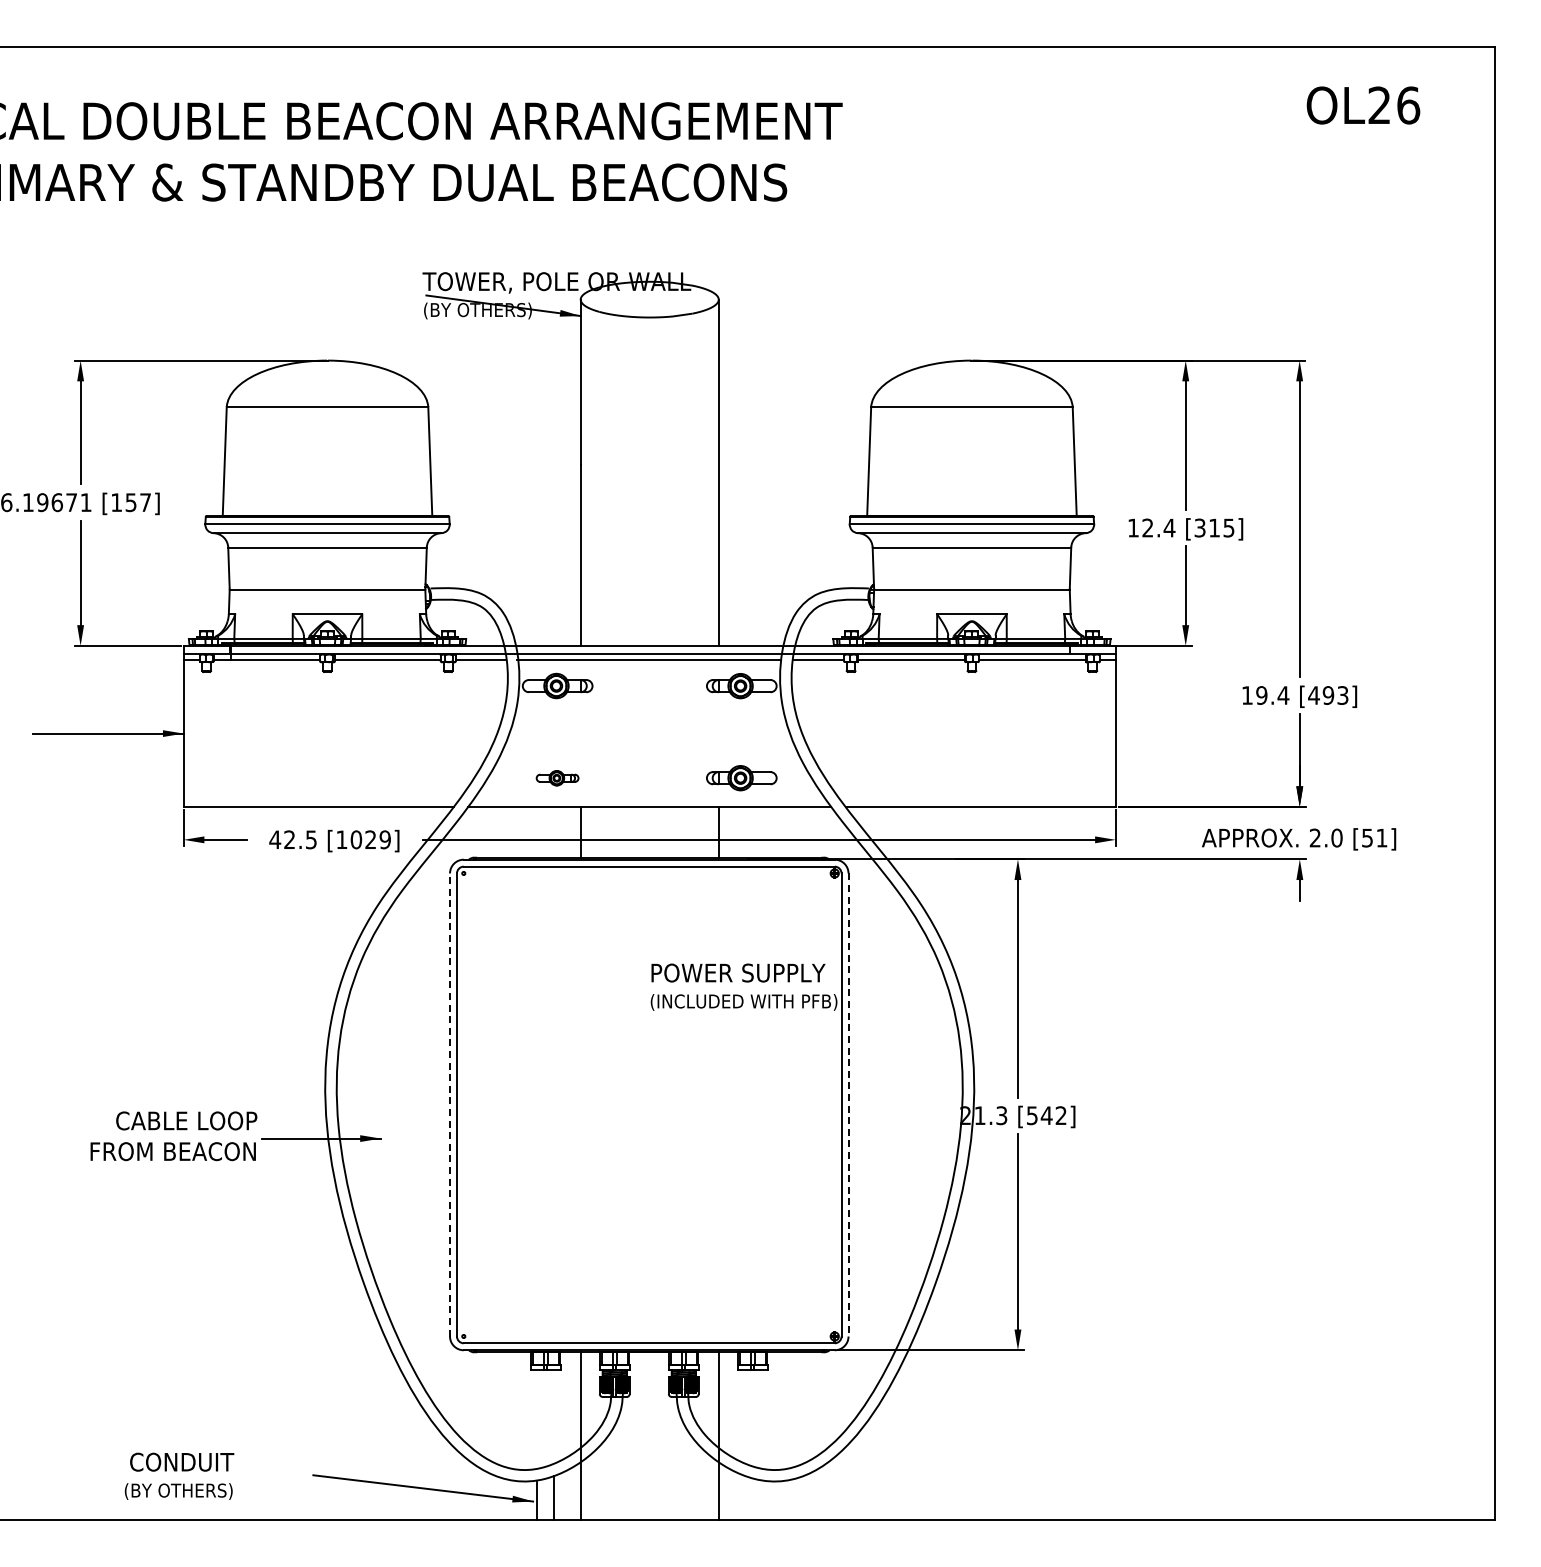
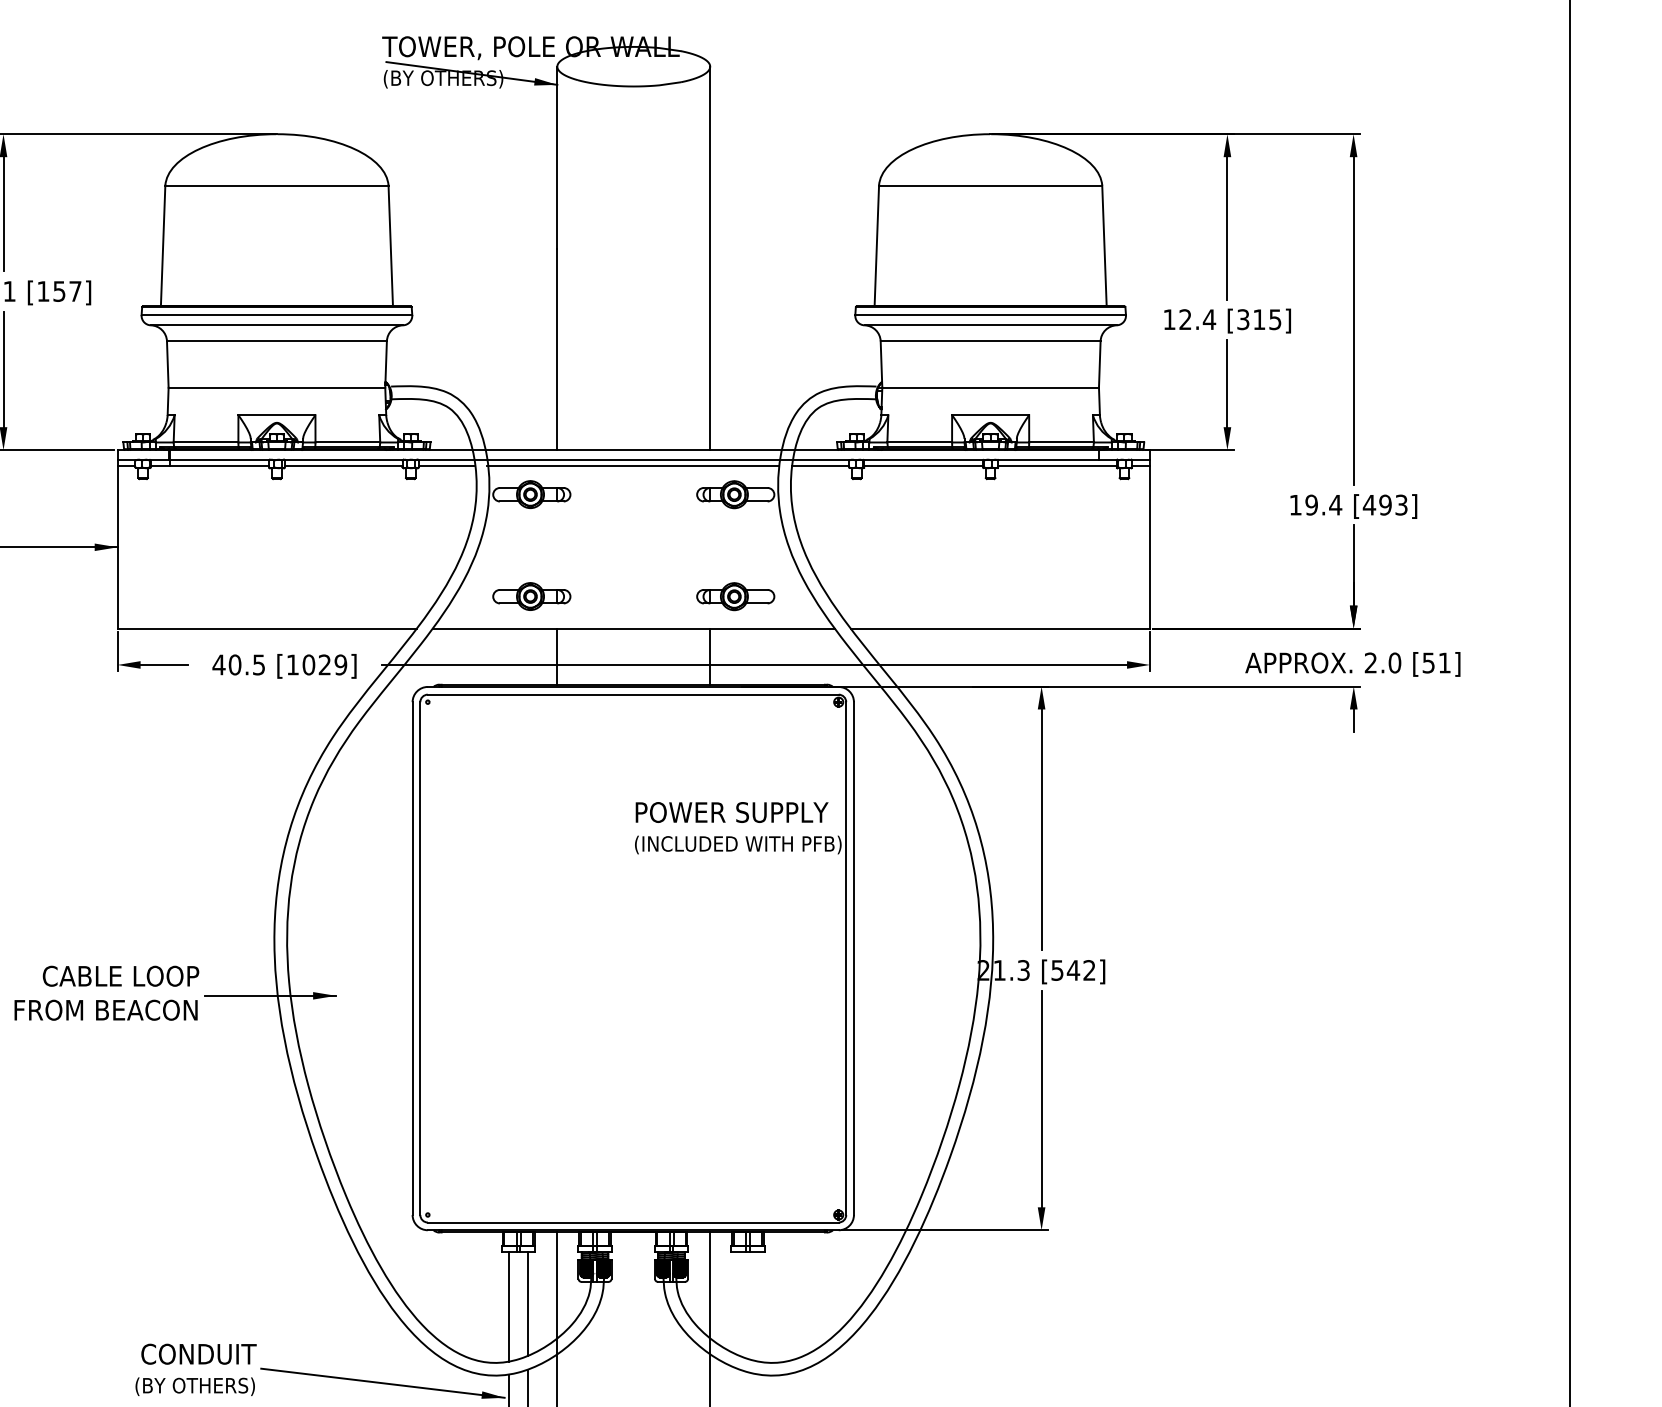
part: (557, 778) -> (531, 597), size x1.67
text: (289, 839) -> (234, 664), 42.5 -> 40.5
line: (450, 1104) -> (413, 958), dashed -> solid
line: (848, 1104) -> (853, 958), dashed -> solid
line: (554, 1416) -> (528, 1303), added
line: (537, 1419) -> (509, 1306), added
text: (179, 1475) -> (196, 1368), moved

